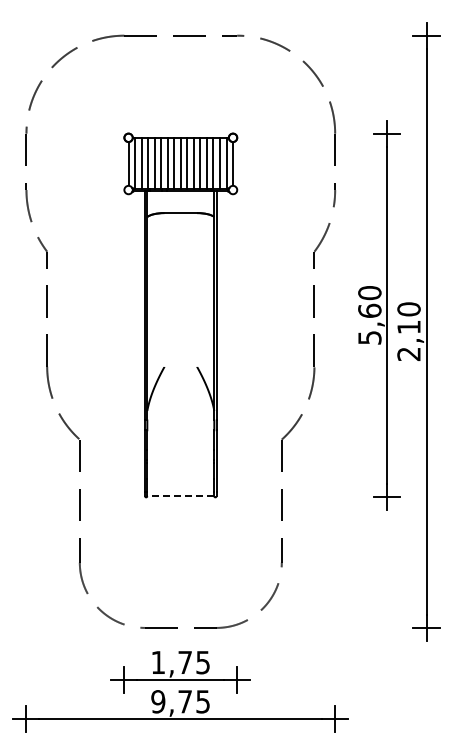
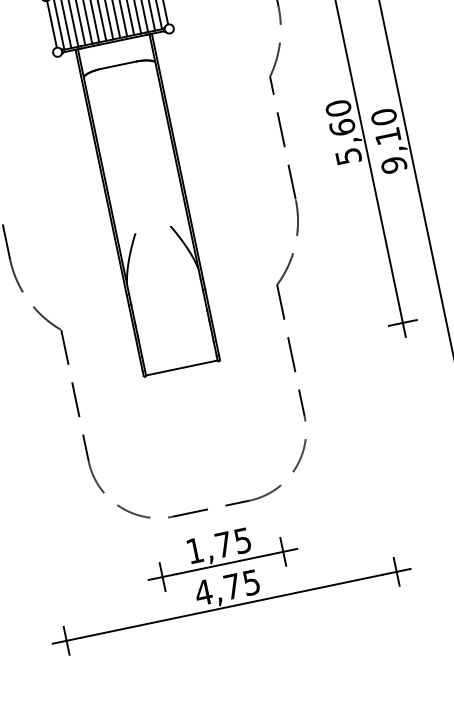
text: (408, 354) -> (393, 165), 2,10 -> 9,10
line: (180, 496) -> (181, 368), dashed -> solid
text: (157, 701) -> (202, 592), 9,75 -> 4,75

